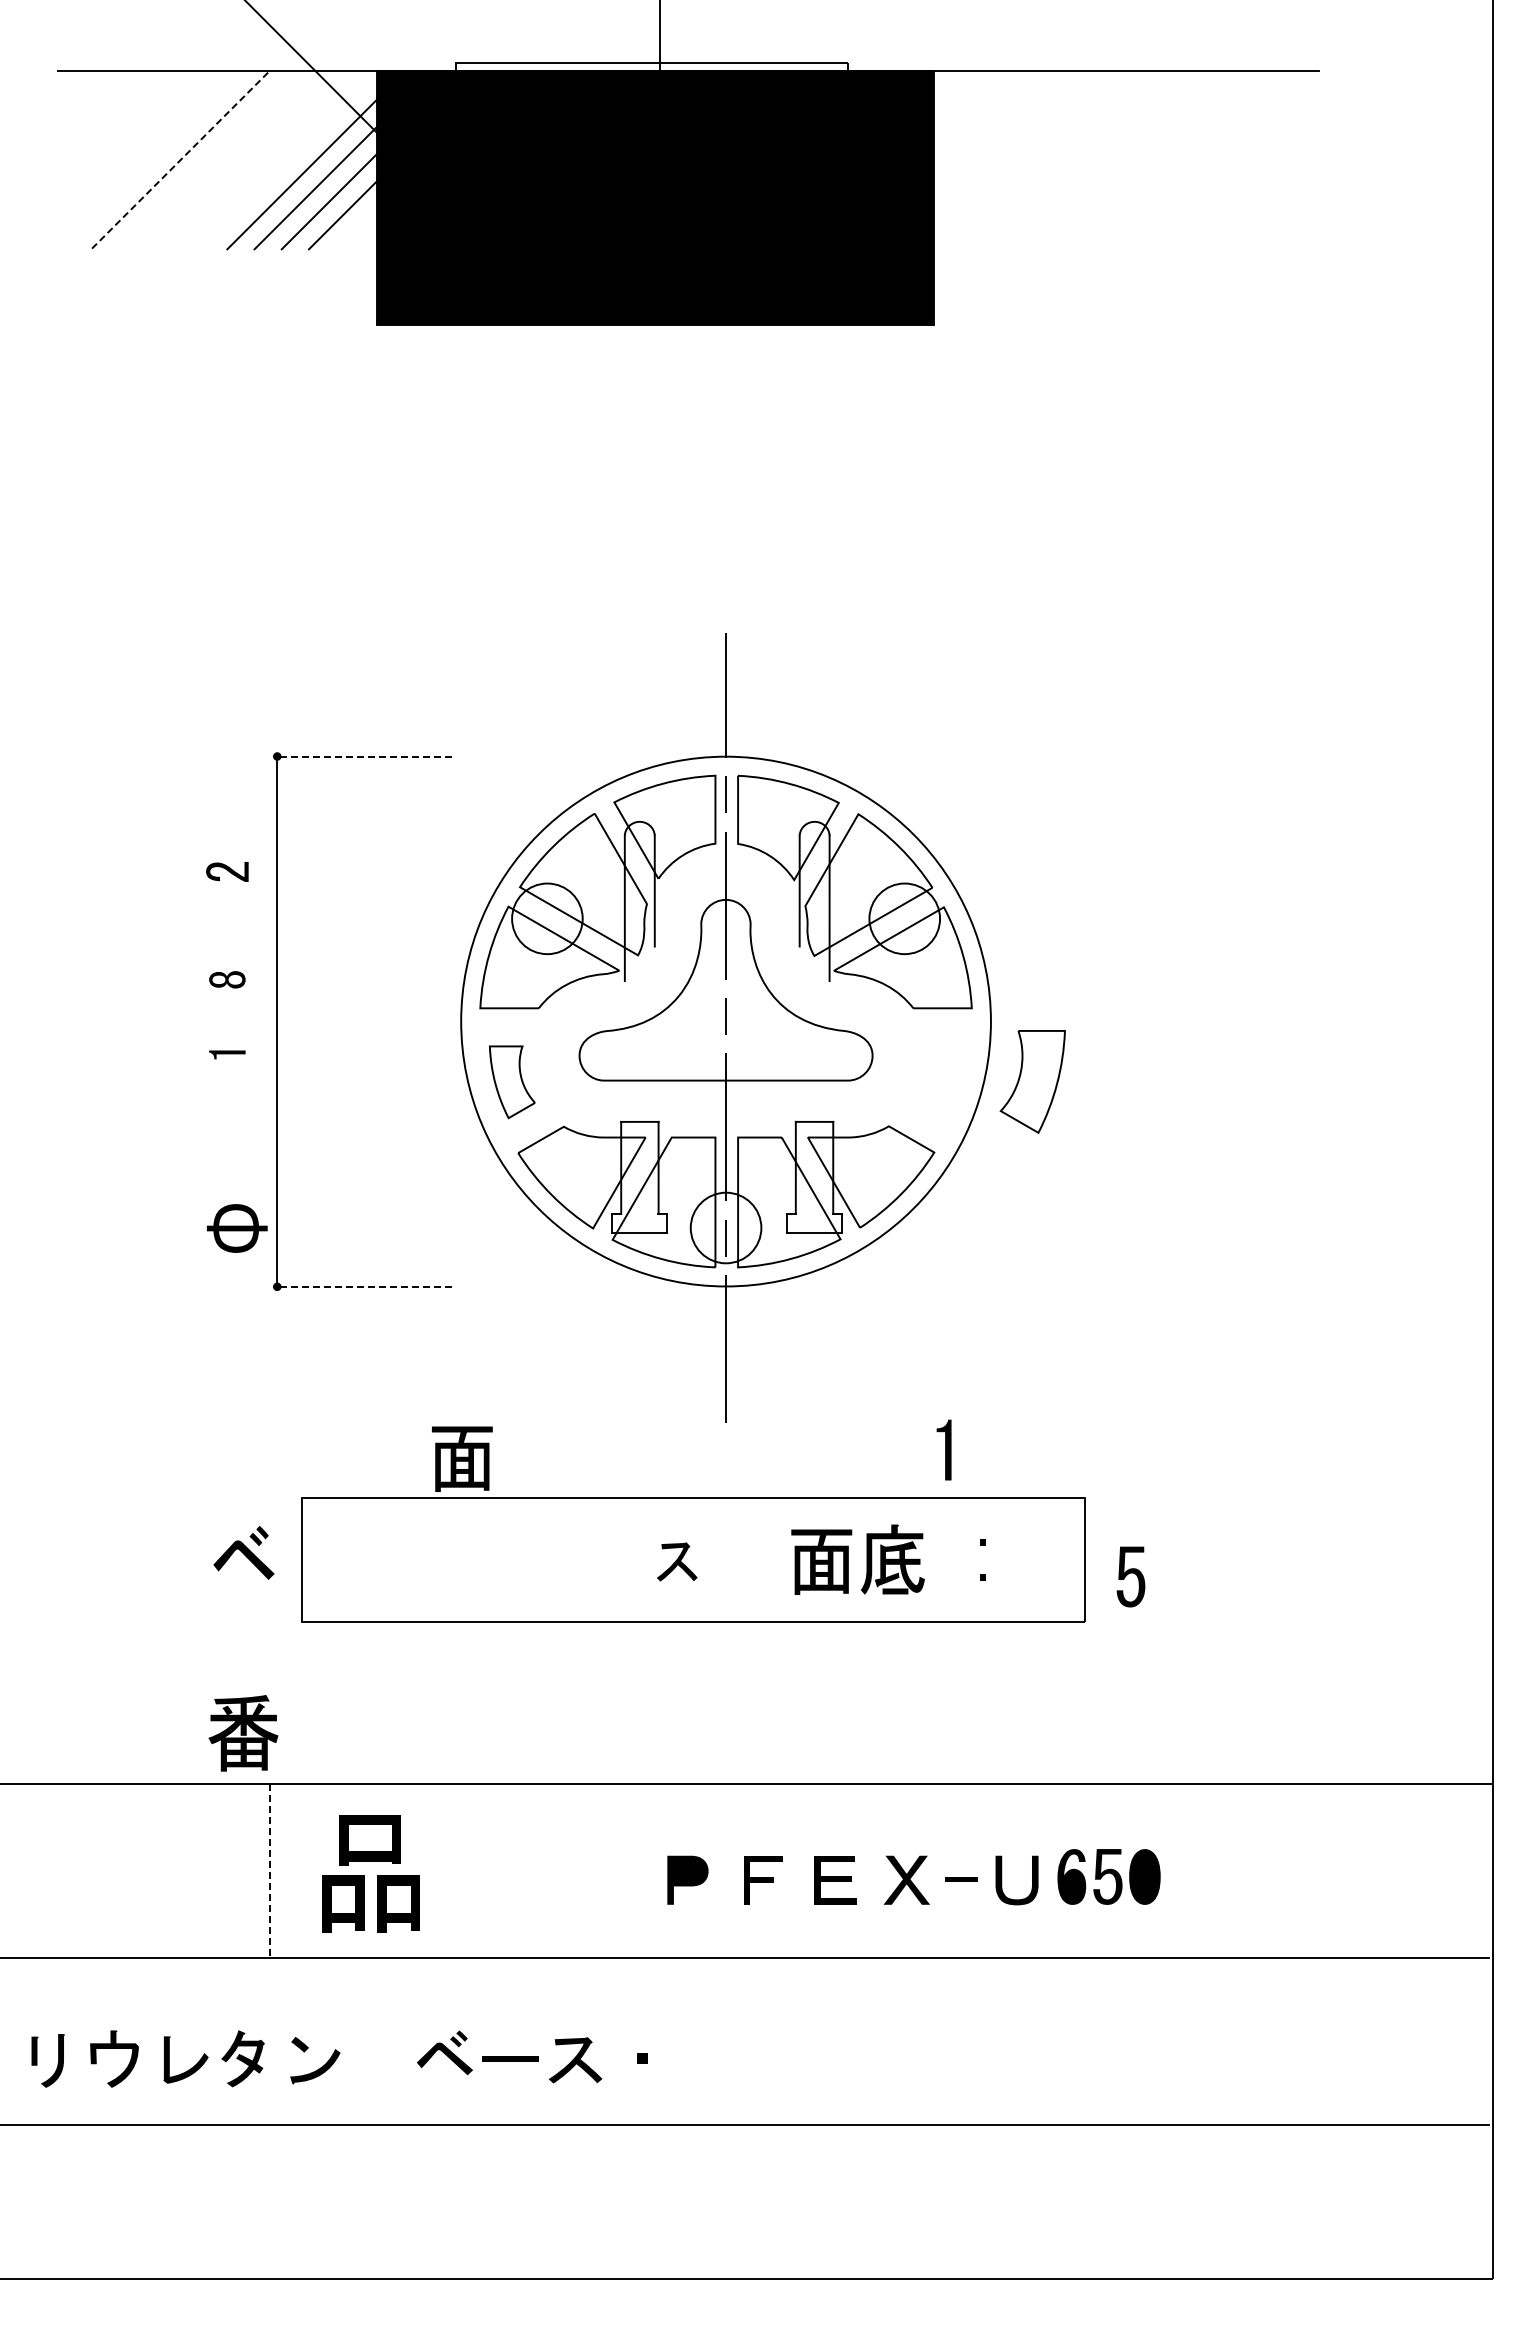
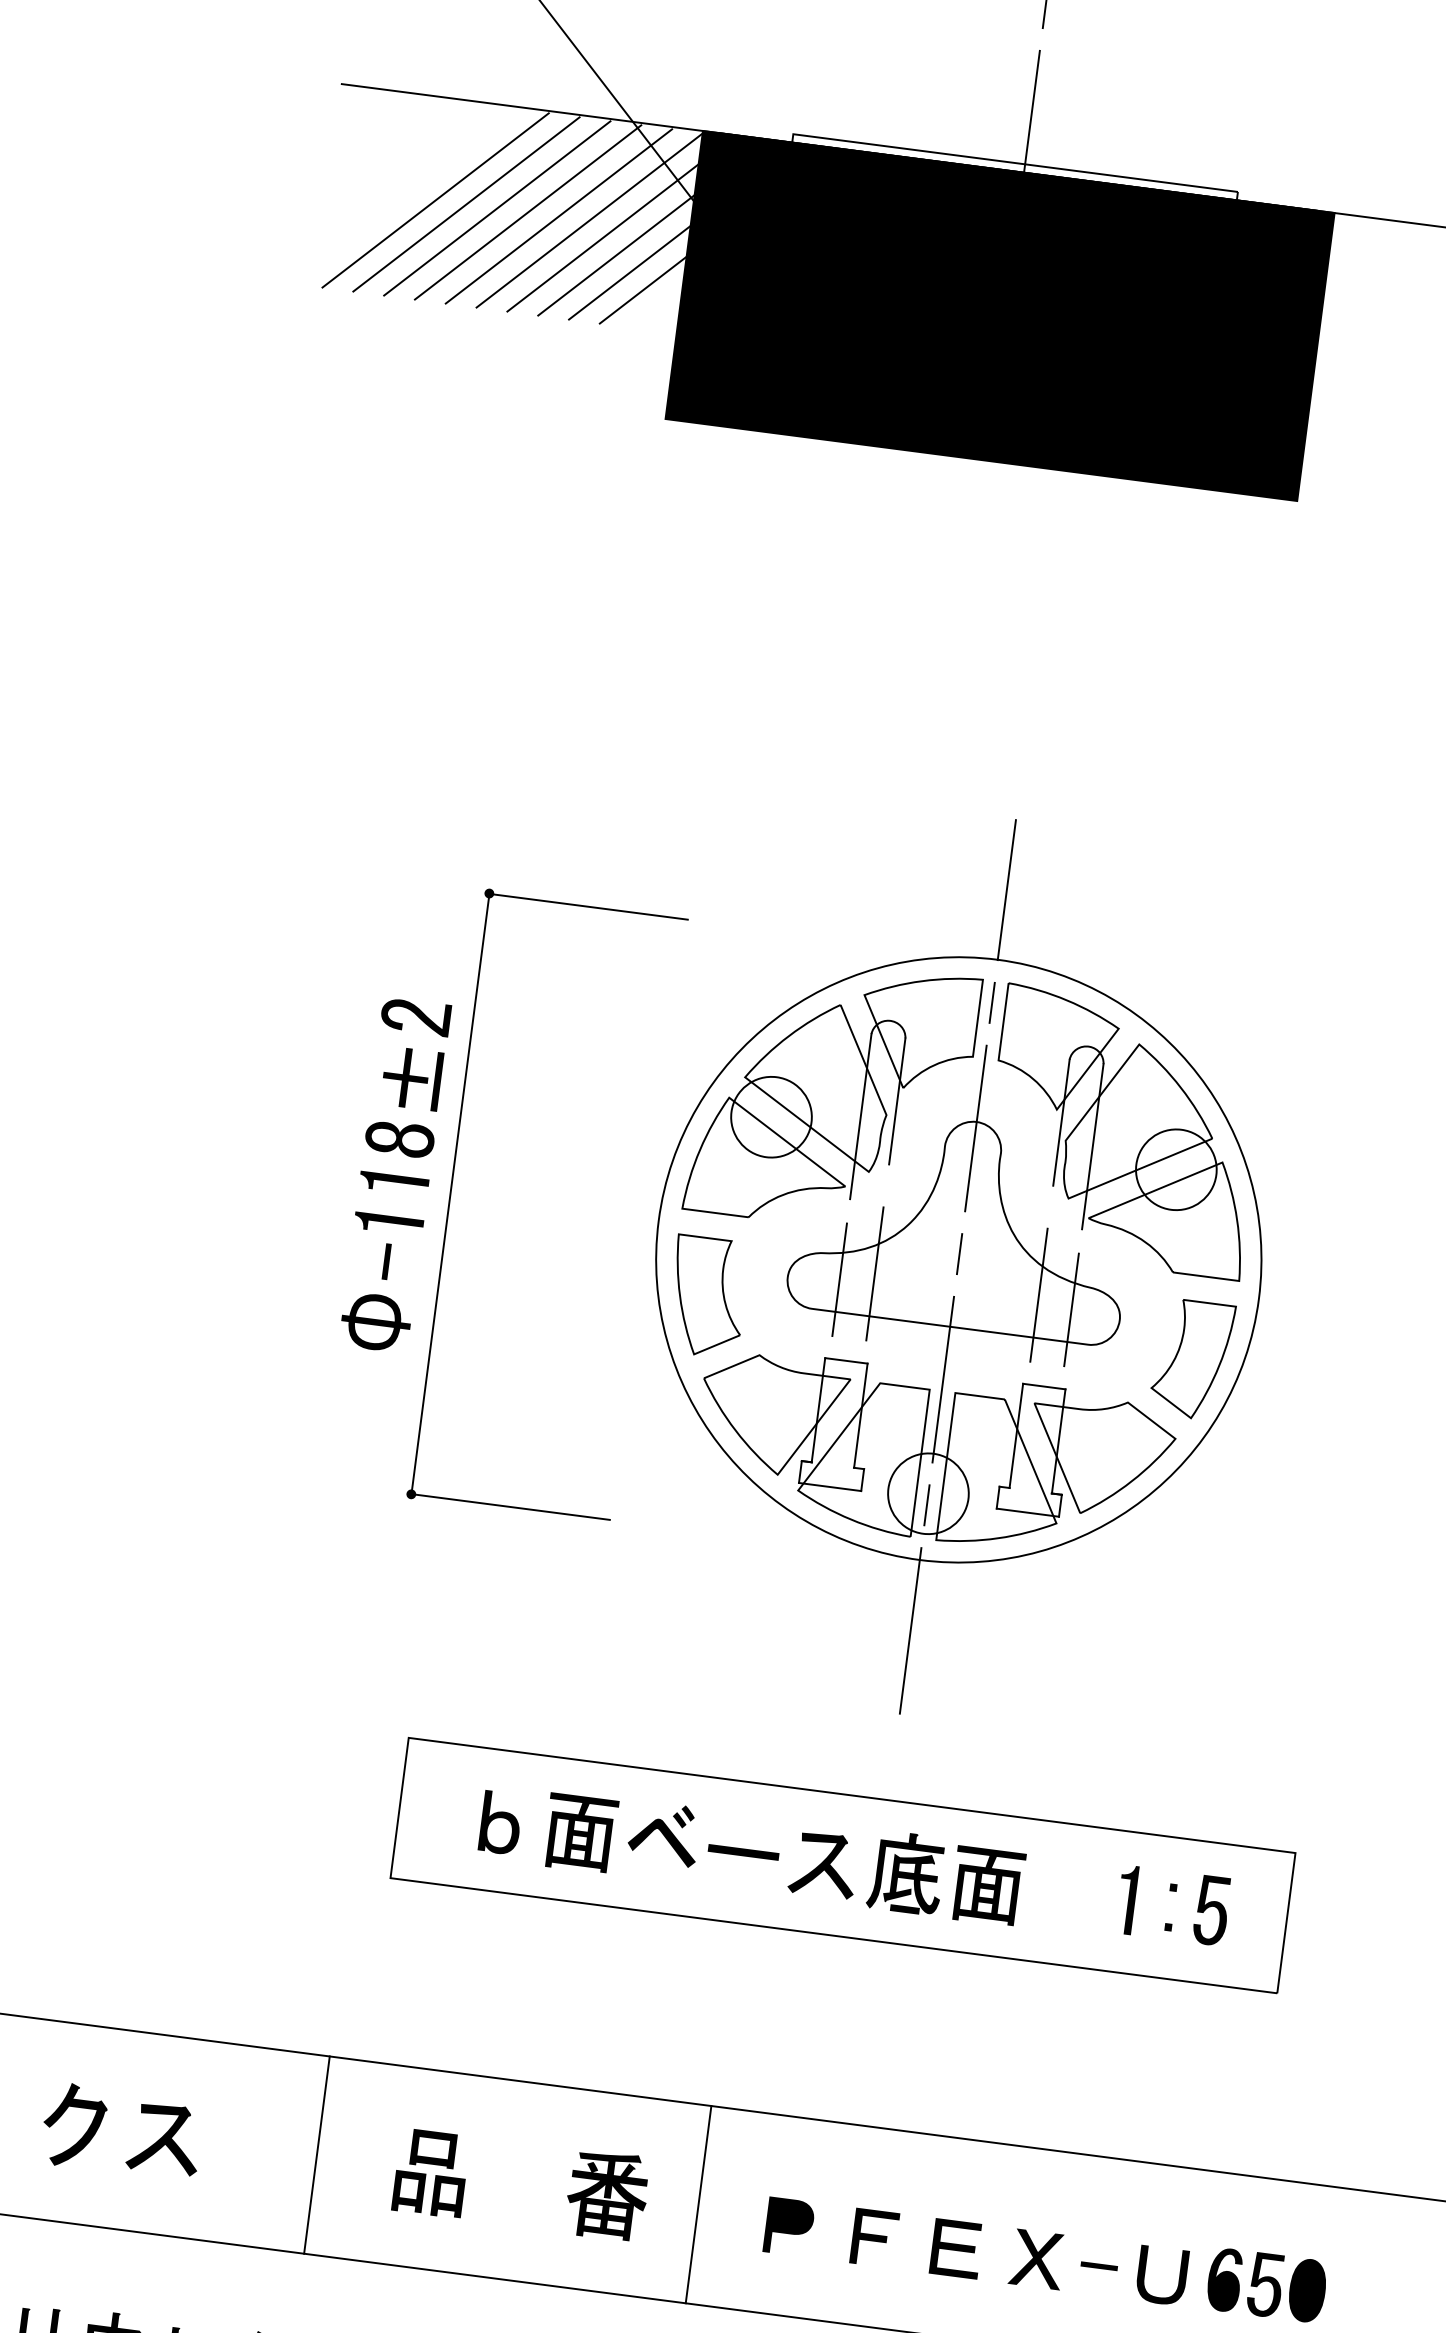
line: (152, 160) -> (435, 199), added
line: (179, 160) -> (466, 203), dashed -> solid
line: (206, 160) -> (496, 207), added
line: (233, 160) -> (527, 211), added
line: (260, 160) -> (558, 215), added
line: (288, 160) -> (589, 219), added
line: (364, 756) -> (588, 906), dashed -> solid
part: (227, 871) -> (416, 1016), size x1.43
part: (230, 925) -> (411, 1078), added
part: (227, 979) -> (400, 1138), size x1.67
part: (227, 1018) -> (394, 1183), added
line: (654, 1042) -> (874, 1273), added
line: (799, 1042) -> (1038, 1294), added
line: (624, 1051) -> (839, 1278), added
line: (829, 1051) -> (1071, 1309), added
part: (227, 1054) -> (389, 1223), size x1.67
part: (1032, 1081) -> (1191, 1359), moved
part: (512, 1082) -> (707, 1297), size x1.43
fill: (229, 1087) -> (386, 1261), added
part: (237, 1228) -> (376, 1322), moved
line: (364, 1286) -> (510, 1506), dashed -> solid
part: (943, 1449) -> (1126, 1899), moved
part: (462, 1458) -> (580, 1832), moved
part: (243, 1552) -> (663, 1833), moved
fill: (605, 1559) -> (743, 1851), added
part: (892, 1559) -> (906, 1872), moved
part: (677, 1561) -> (824, 1864), size x1.43
part: (391, 1562) -> (500, 1823), added
part: (1130, 1576) -> (1211, 1910), moved
part: (243, 1733) -> (607, 2195), moved
line: (606, 1870) -> (698, 2204), added
line: (269, 1871) -> (316, 2155), dashed -> solid
fill: (135, 1873) -> (164, 2138), added
part: (370, 1873) -> (430, 2172), size x0.62
part: (64, 1880) -> (82, 2135), added

